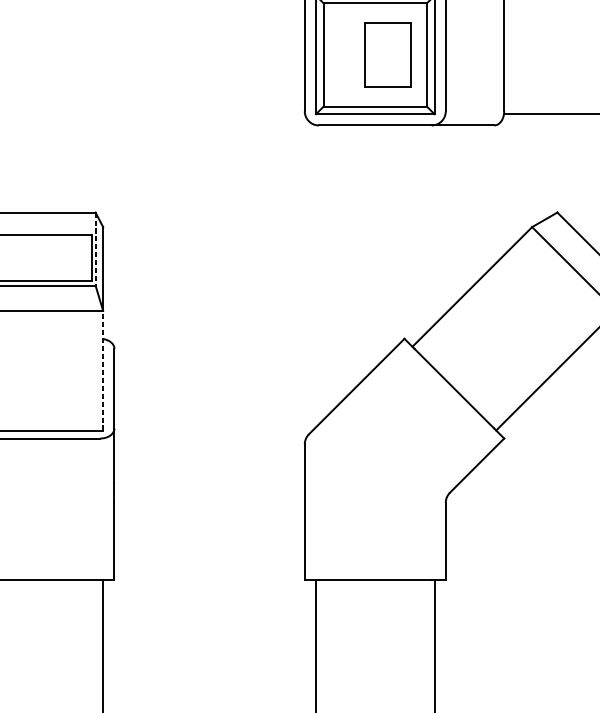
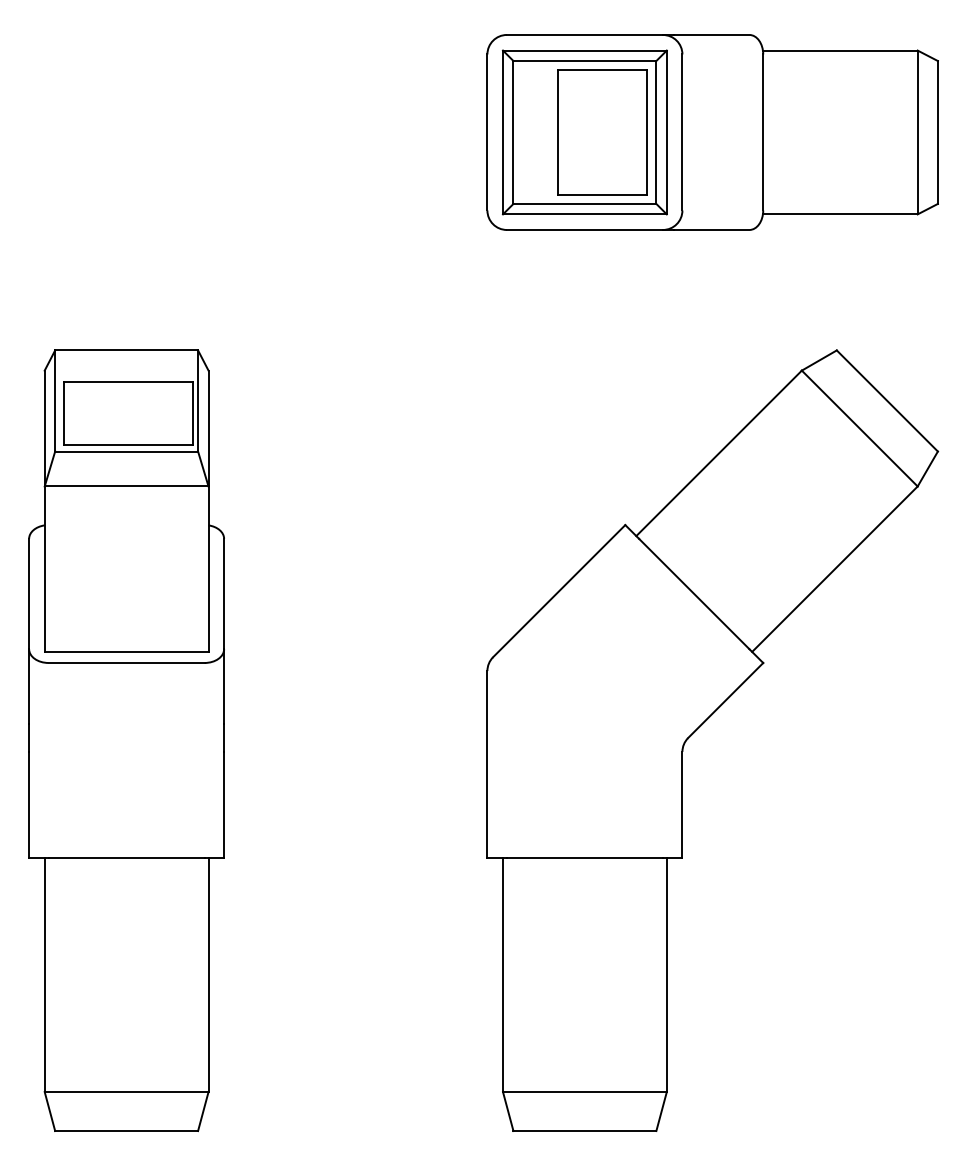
part: (388, 54) -> (602, 132), size x1.43
line: (95, 248) -> (198, 400), dashed -> solid
line: (103, 370) -> (208, 569), dashed -> solid

